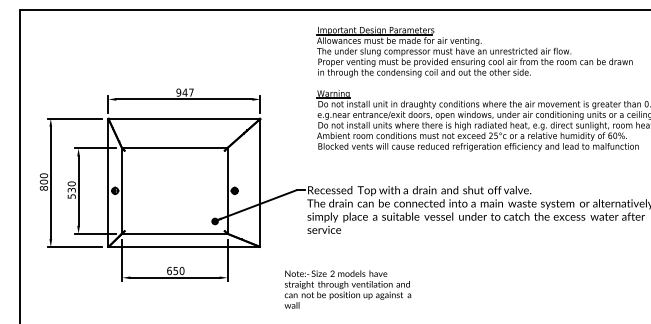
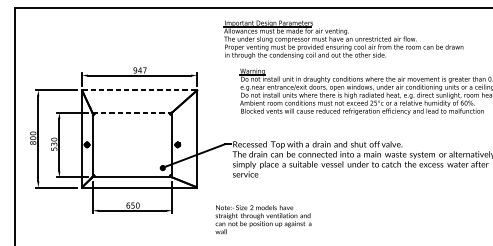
part: (474, 51) -> (343, 39), moved
line: (184, 118) -> (139, 90), solid -> dashed
line: (174, 148) -> (132, 112), solid -> dashed

